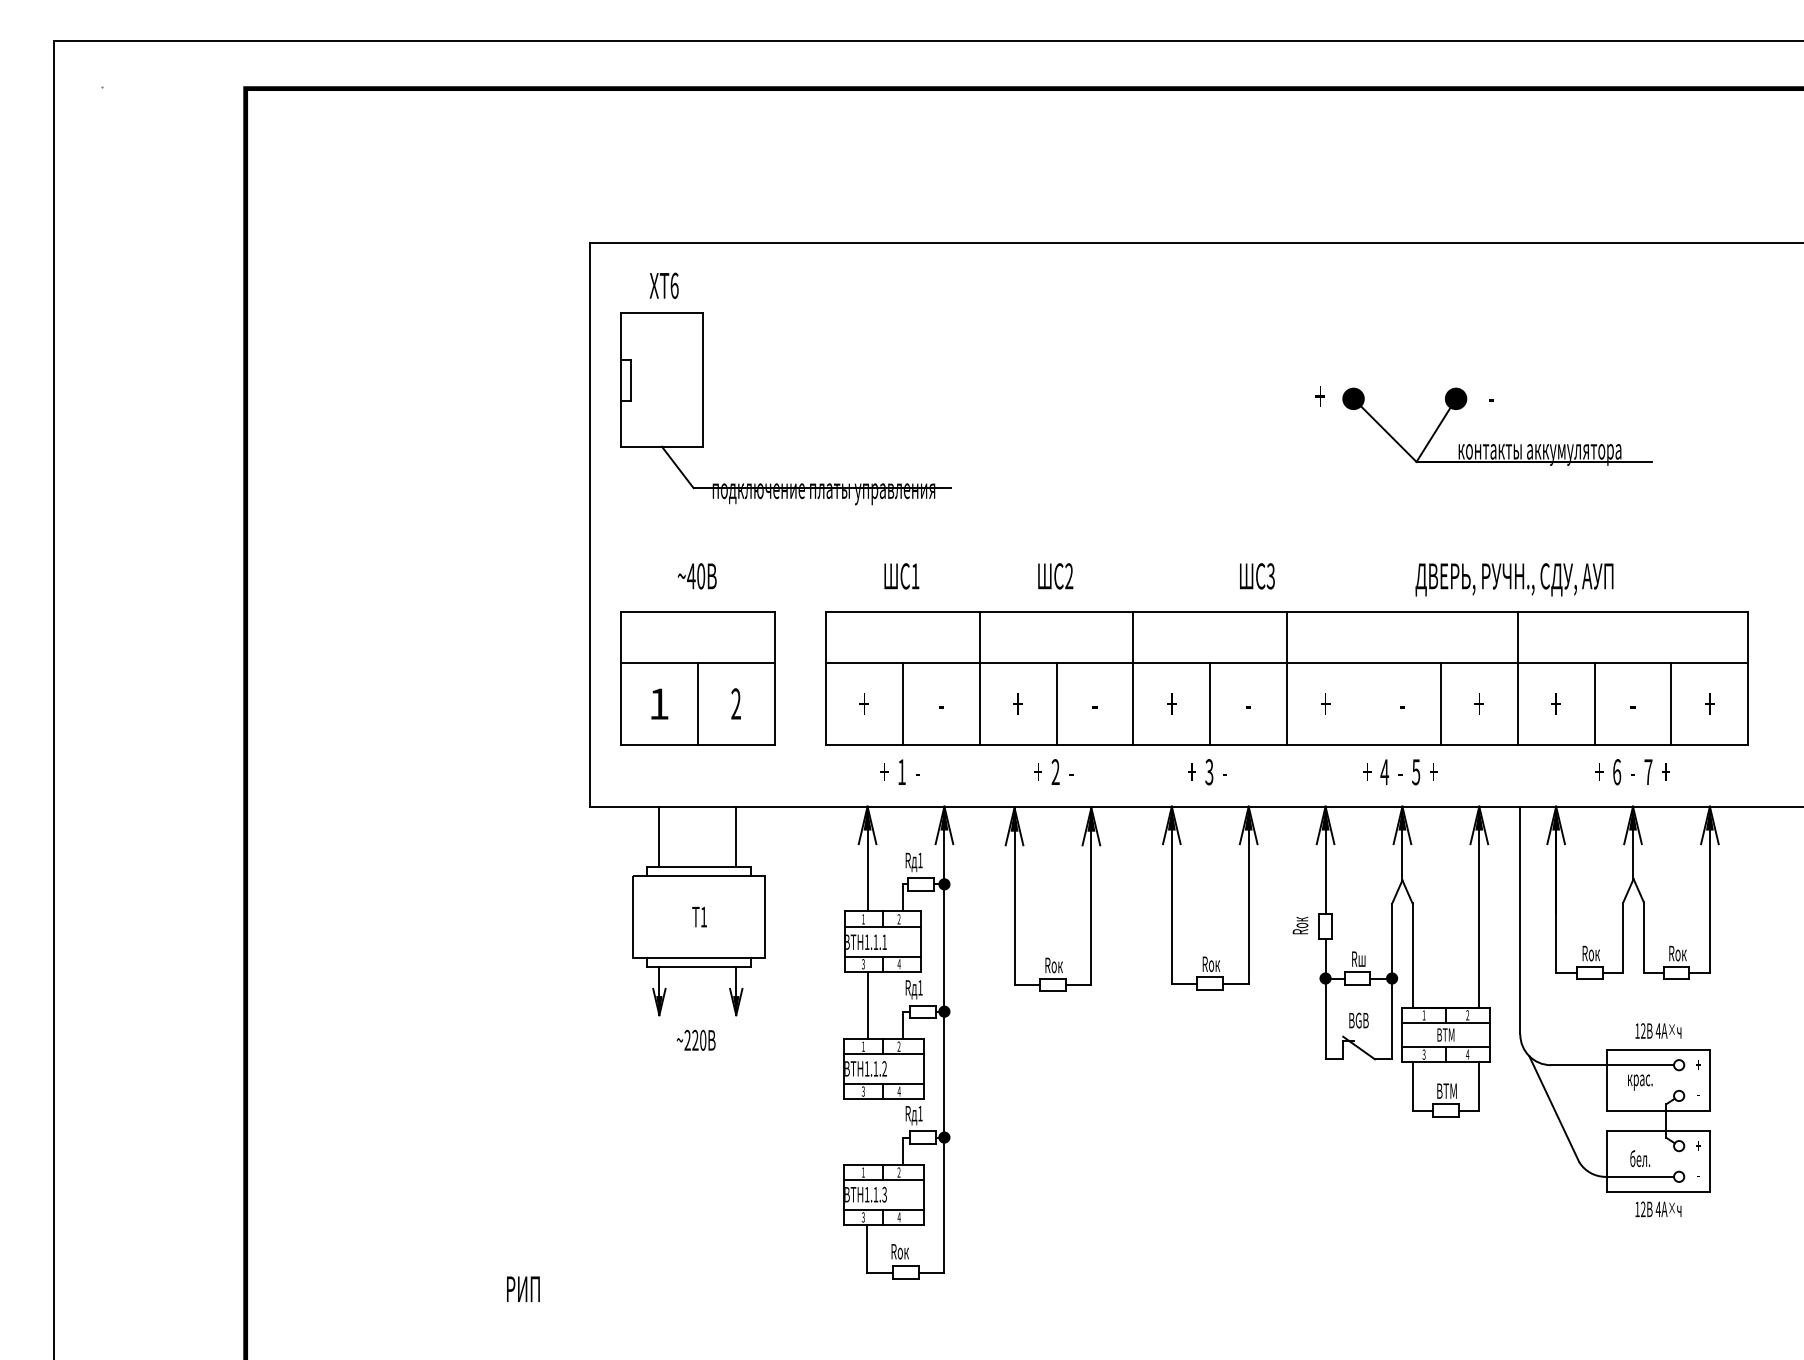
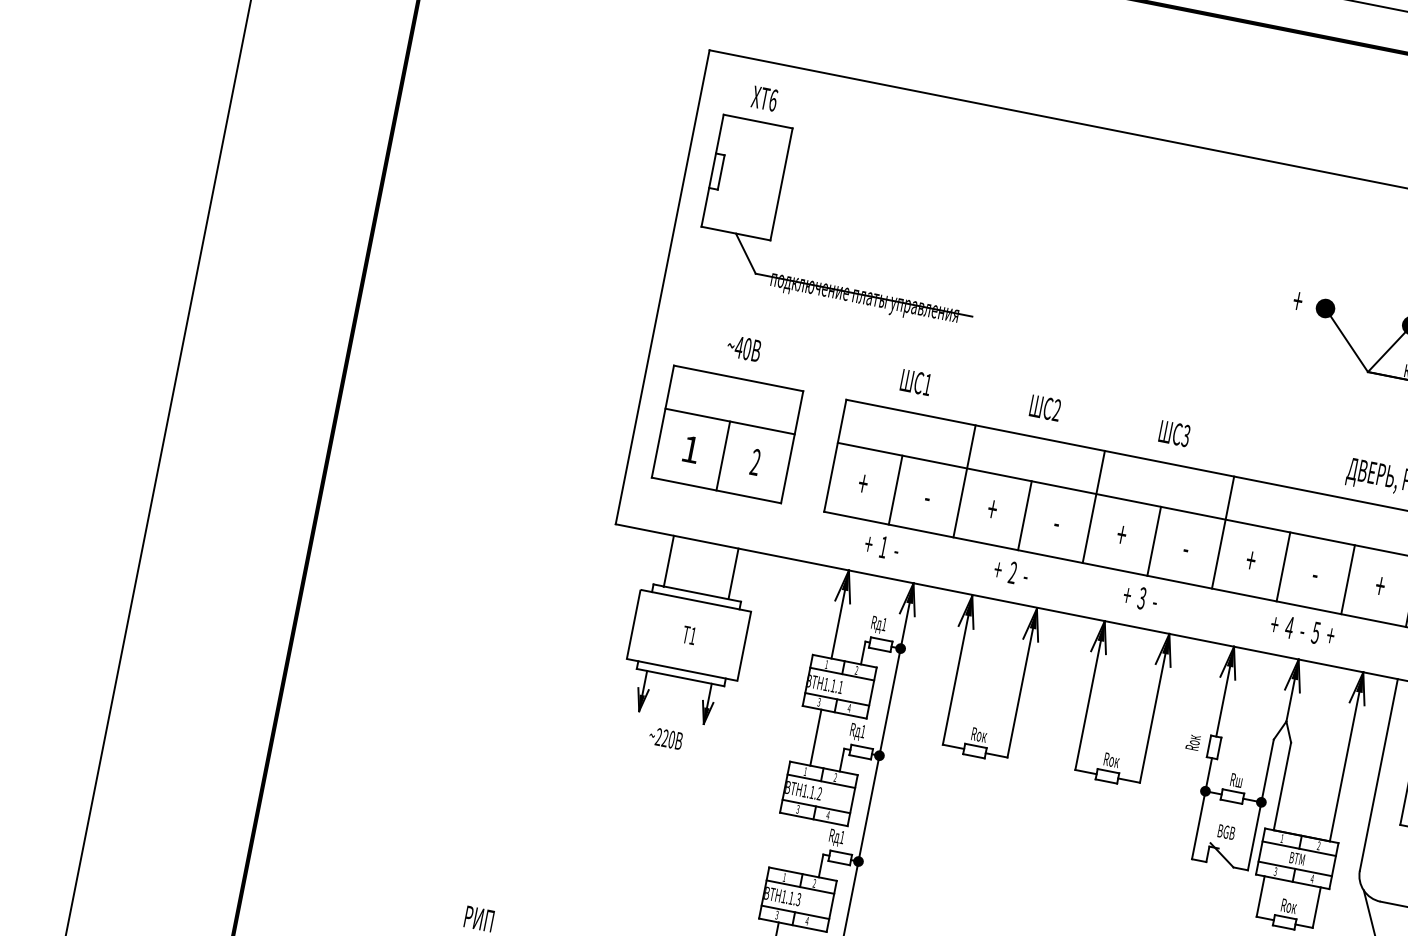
text: (1257, 576) -> (1174, 433), moved
line: (1364, 704) -> (1283, 567), added
text: (1446, 1091) -> (1288, 906), BTM -> Rок

